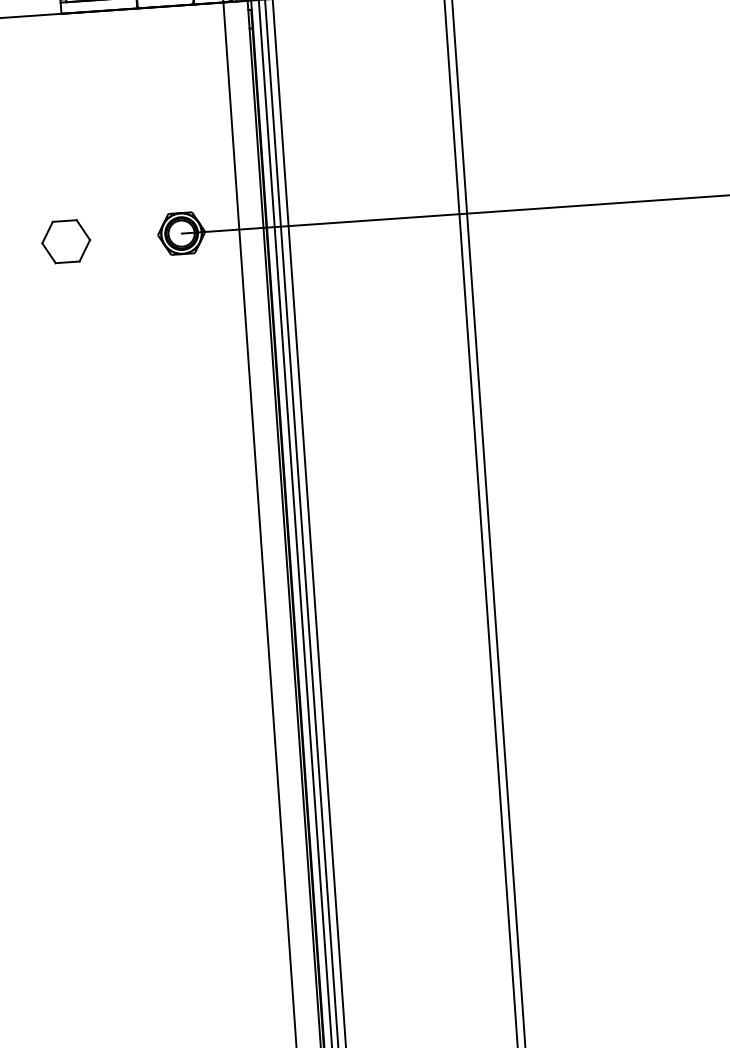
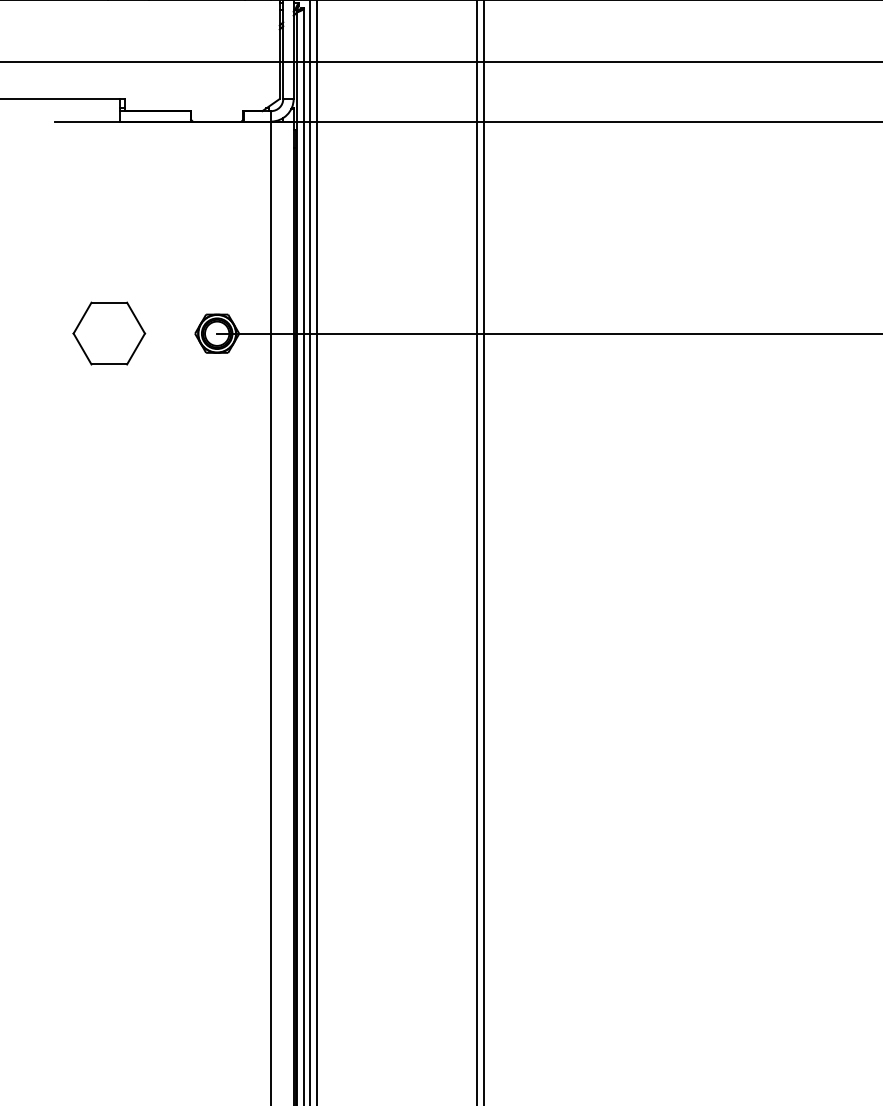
part: (66, 241) -> (109, 333), size x1.6

